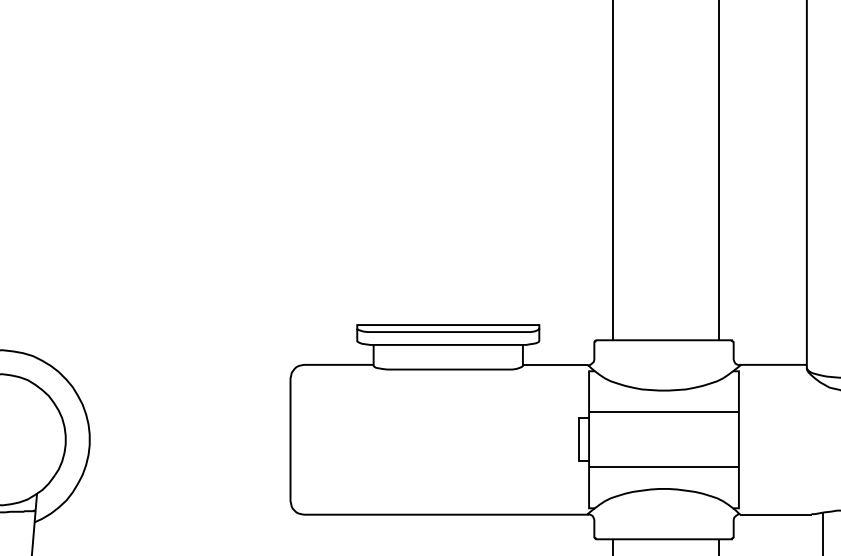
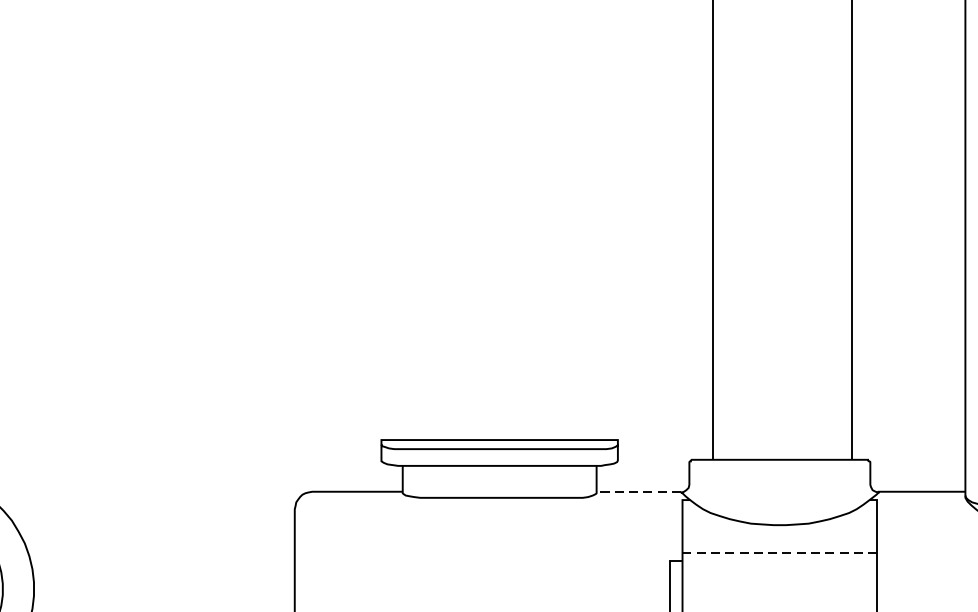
line: (554, 364) -> (637, 491), solid -> dashed
line: (663, 412) -> (779, 553), solid -> dashed

